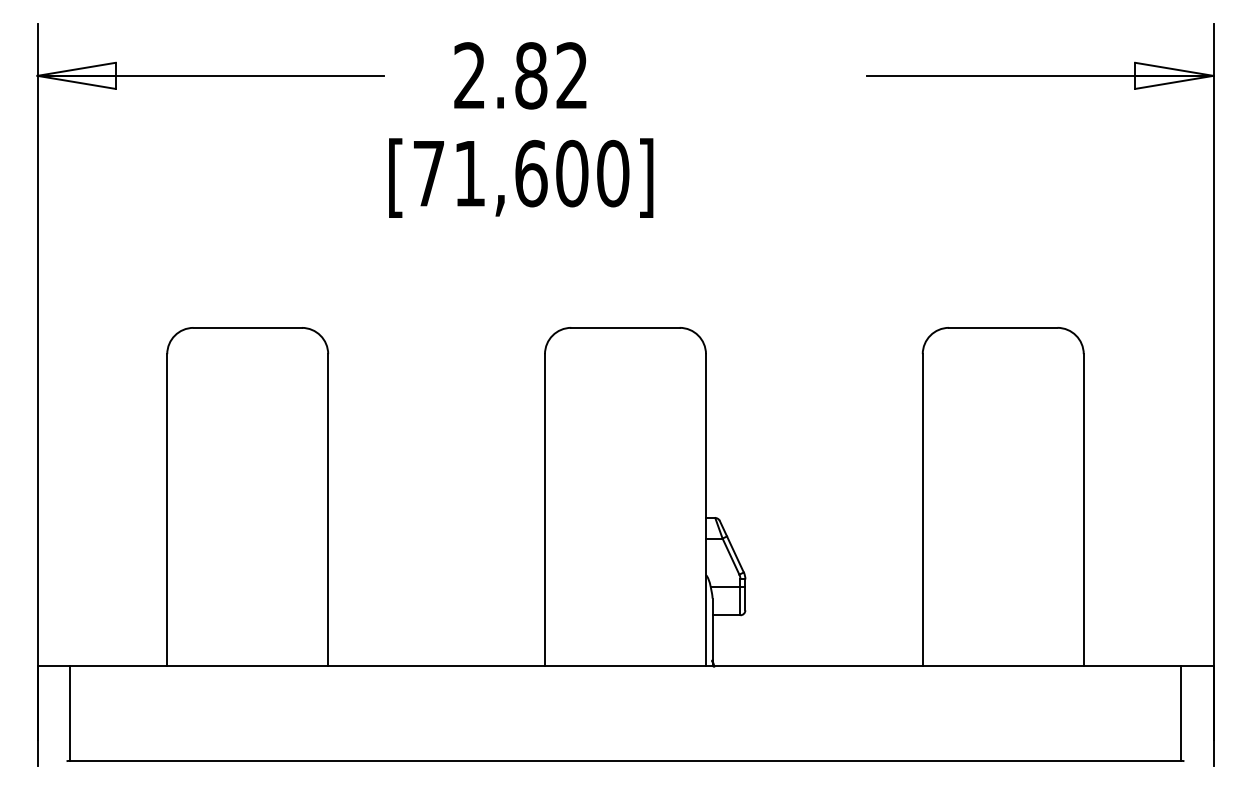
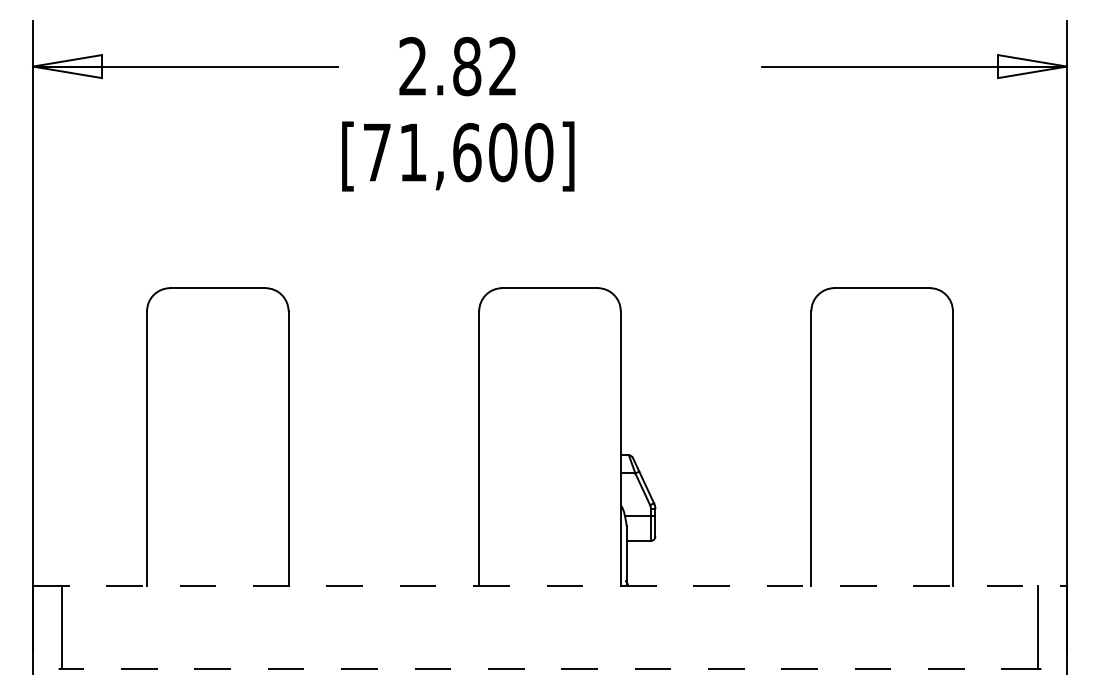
line: (626, 666) -> (550, 585), solid -> dashed
line: (624, 760) -> (549, 668), solid -> dashed

